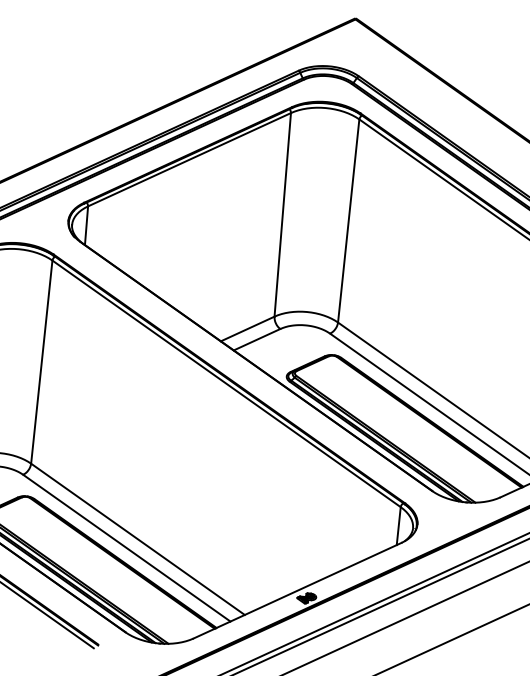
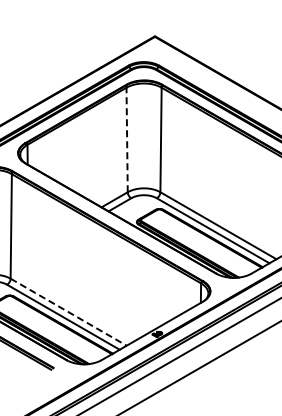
line: (283, 214) -> (127, 139), solid -> dashed
line: (139, 540) -> (69, 312), solid -> dashed

